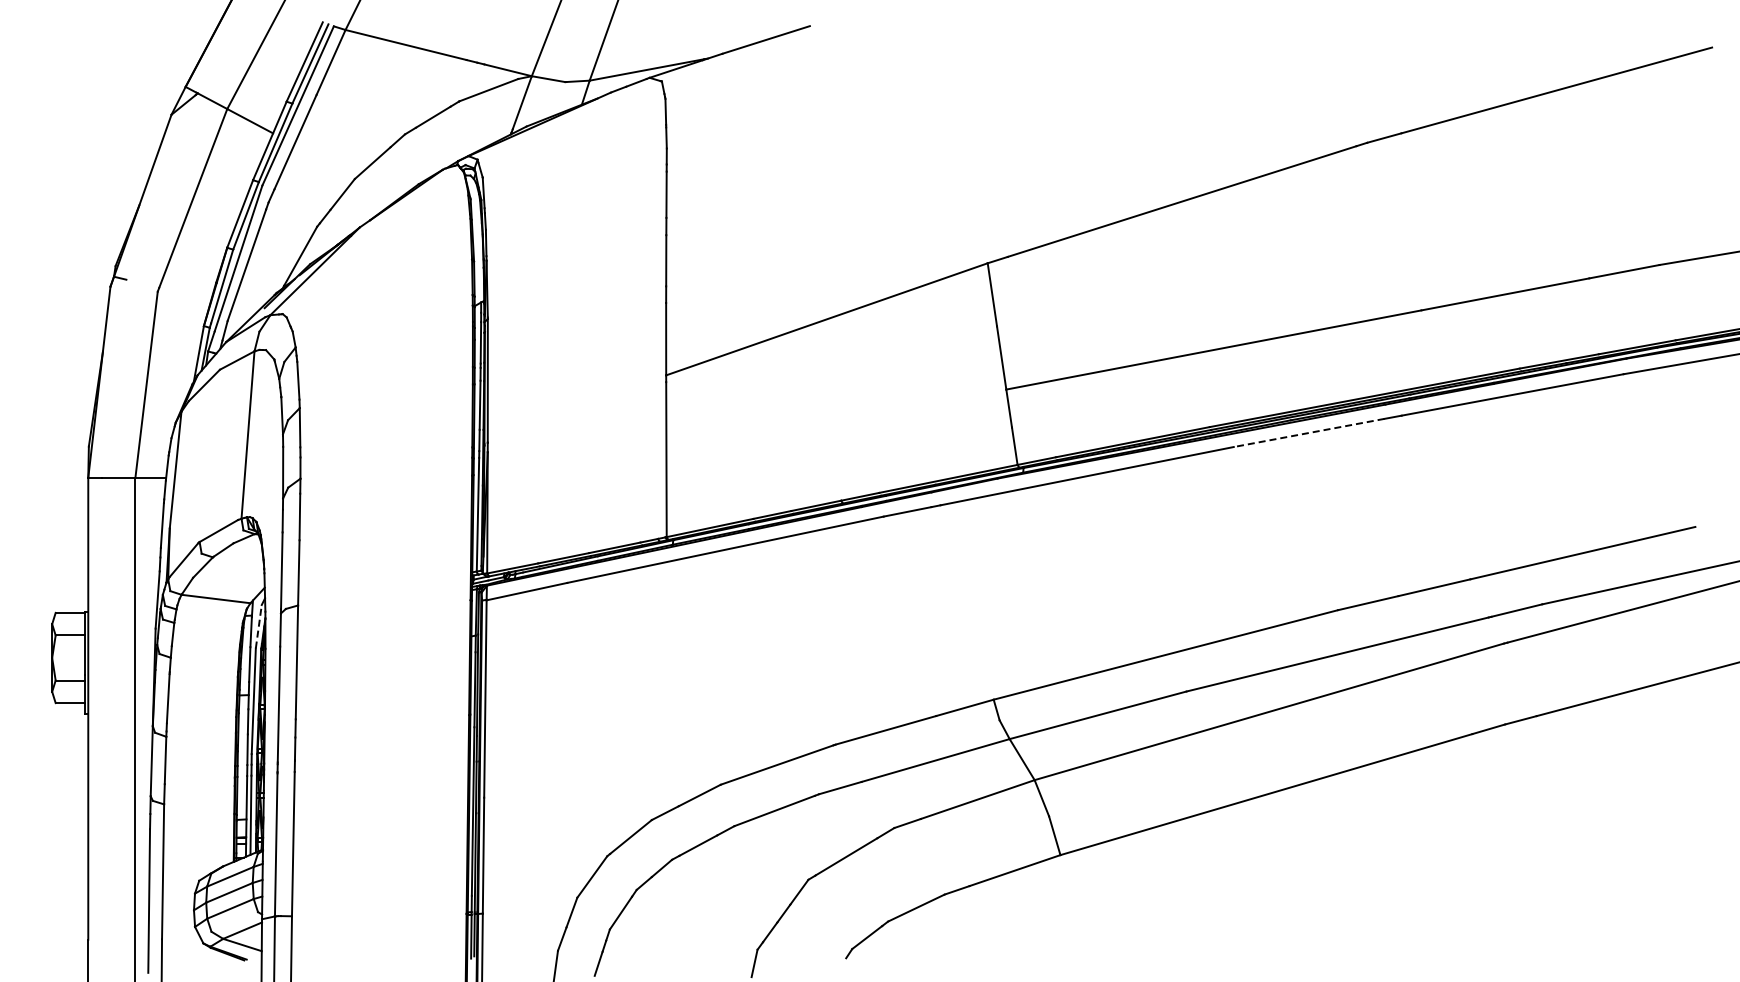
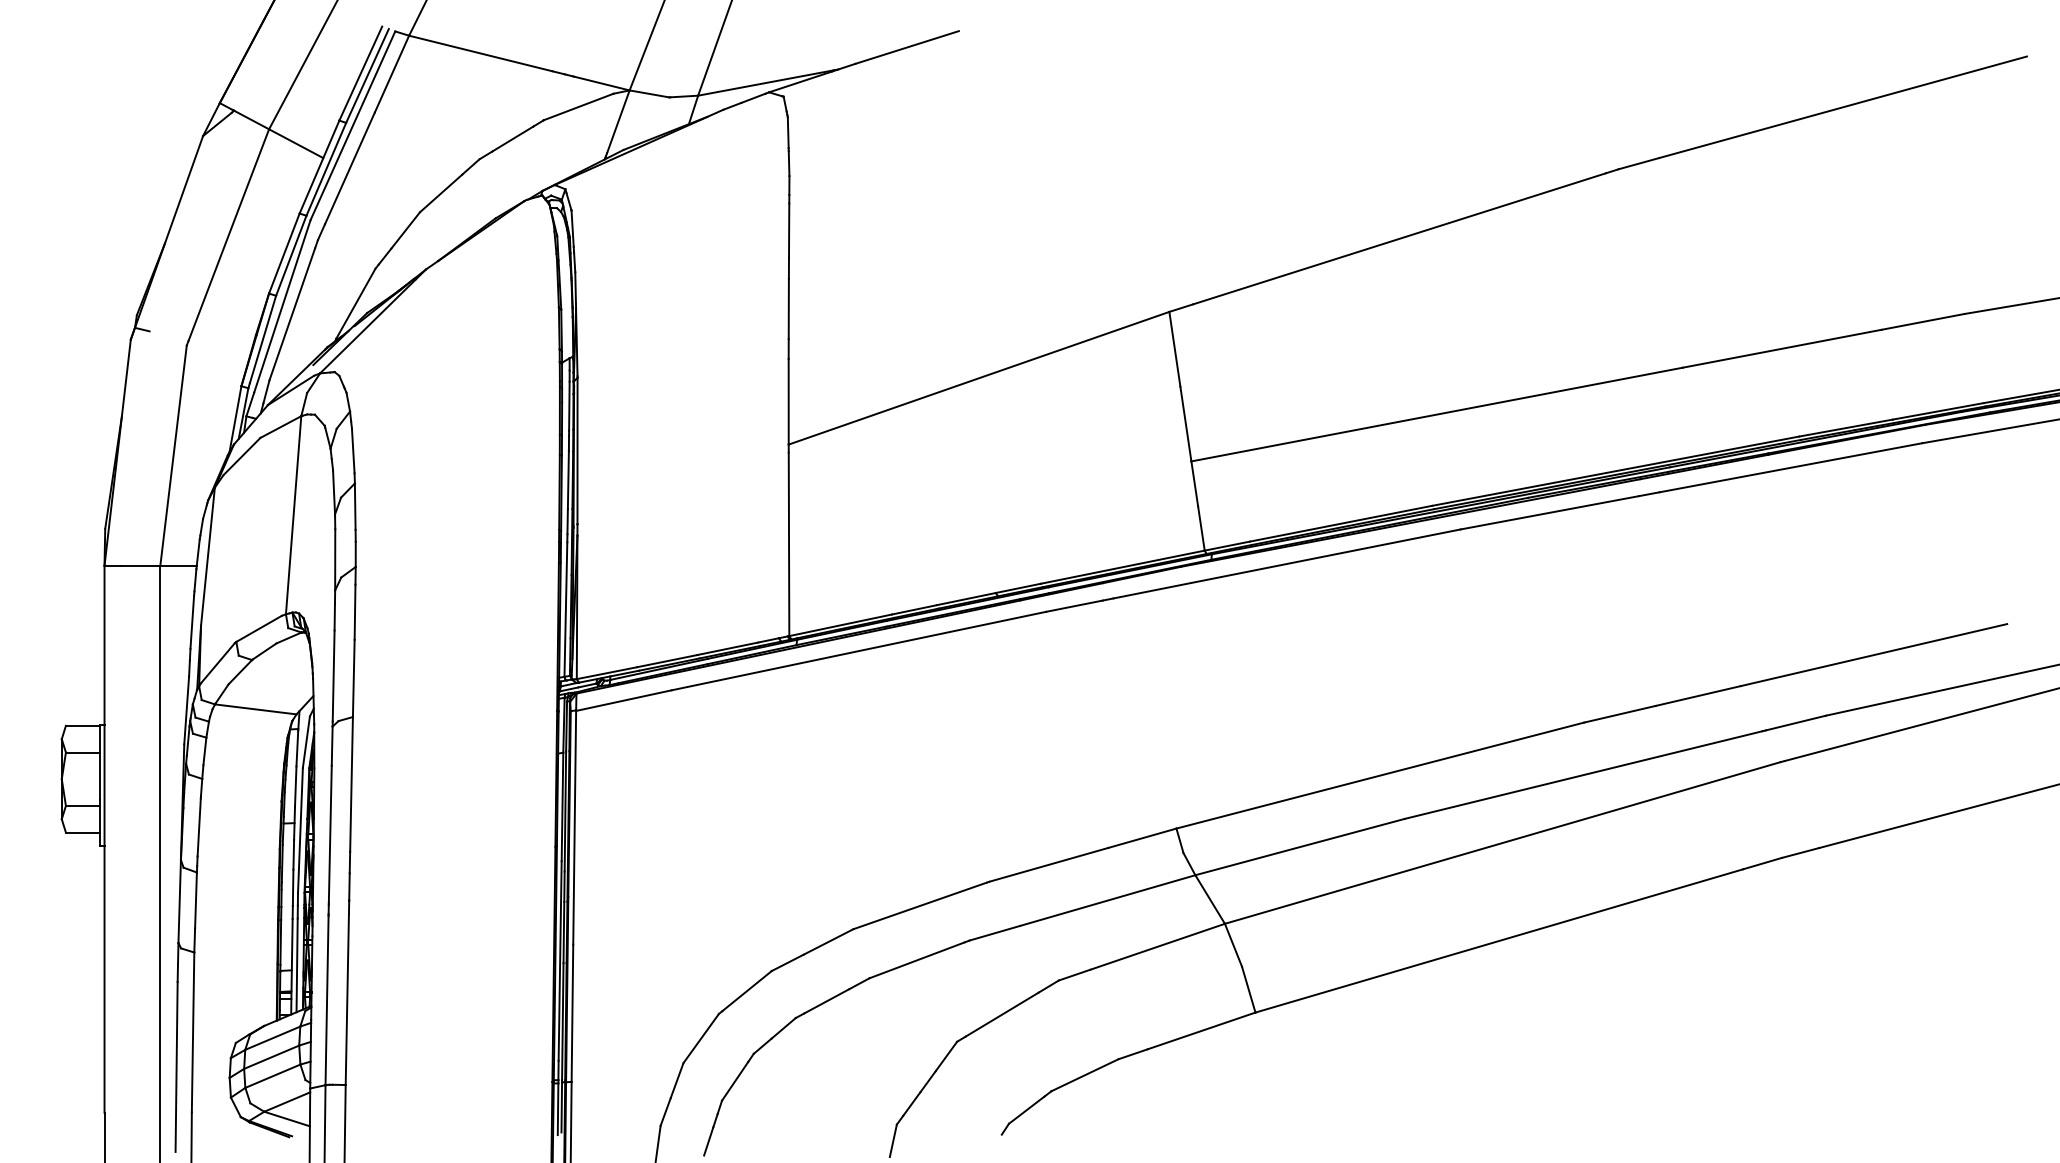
line: (1309, 432) -> (1550, 512), dashed -> solid
line: (258, 626) -> (306, 741), dashed -> solid

